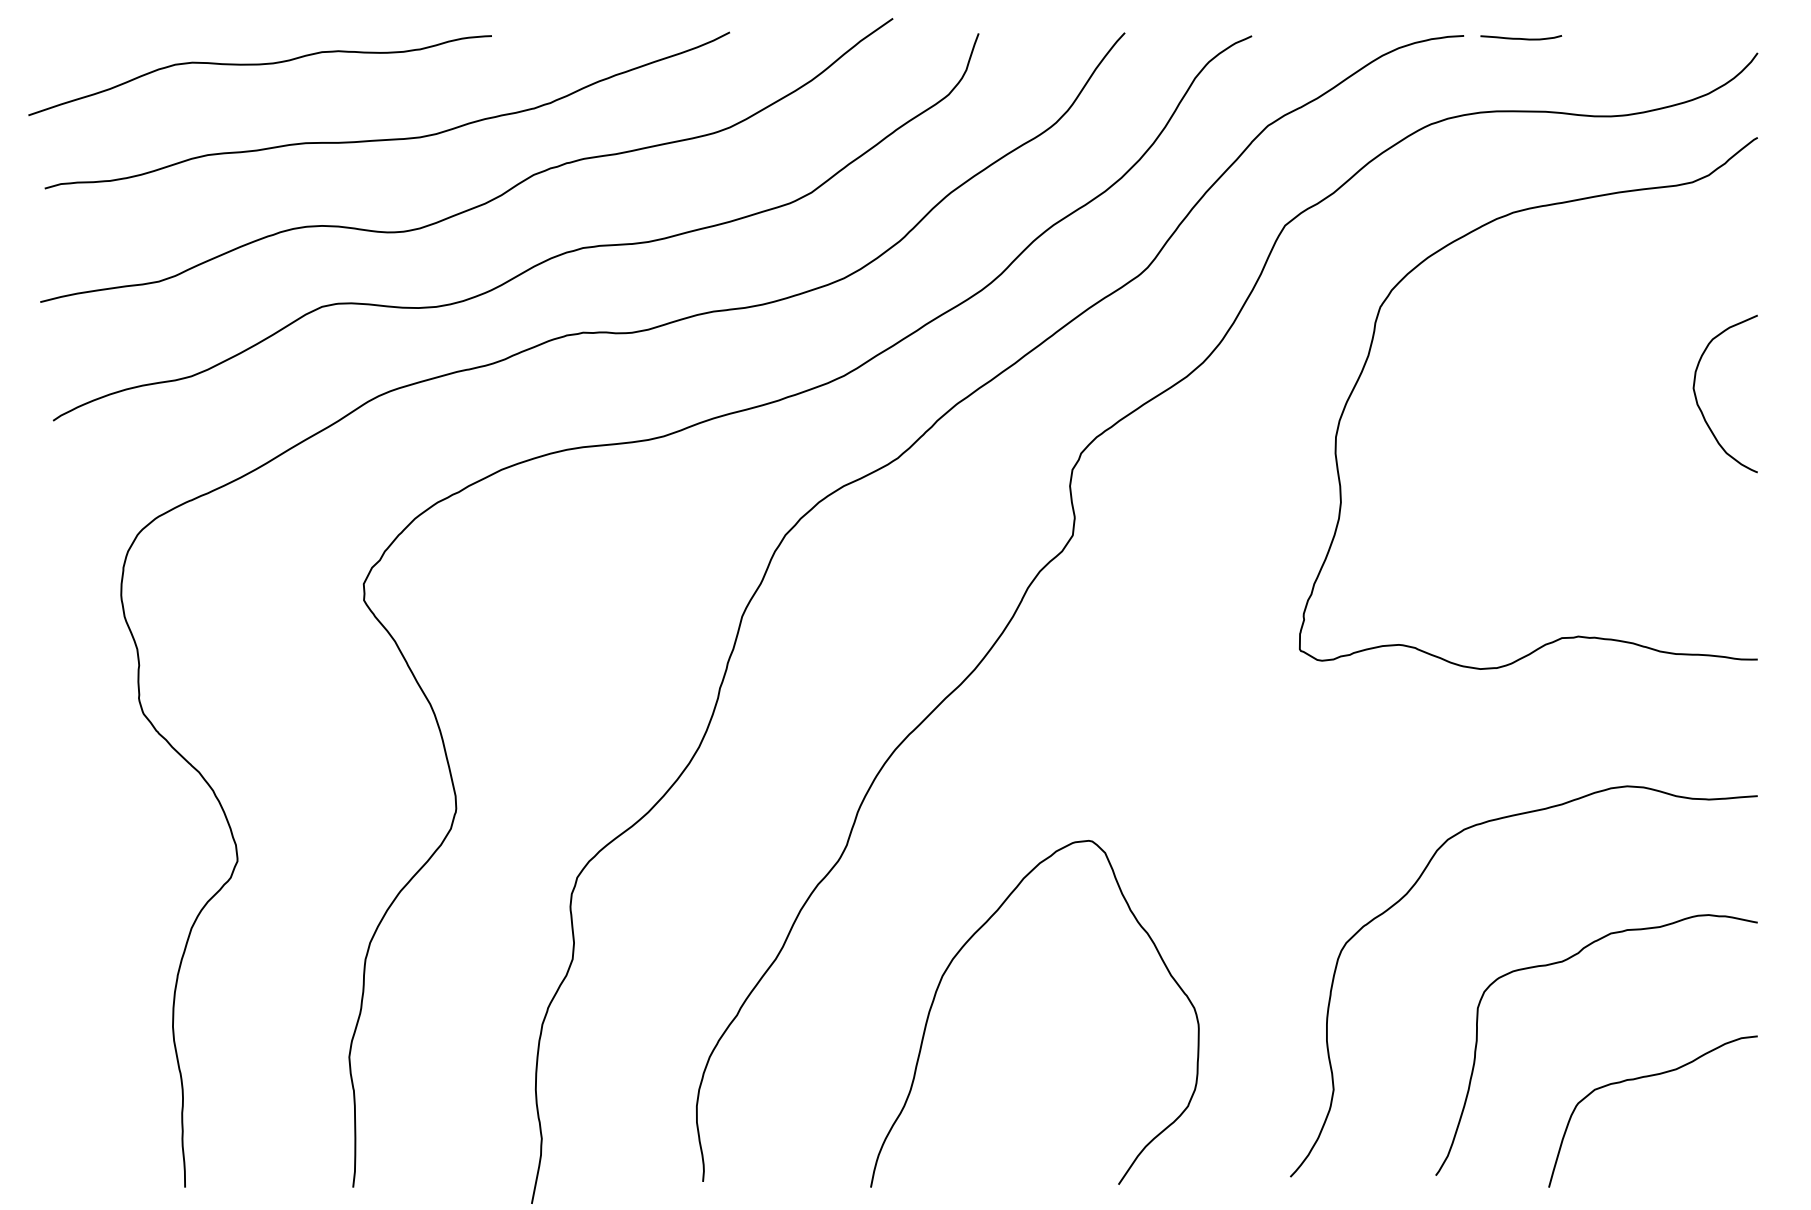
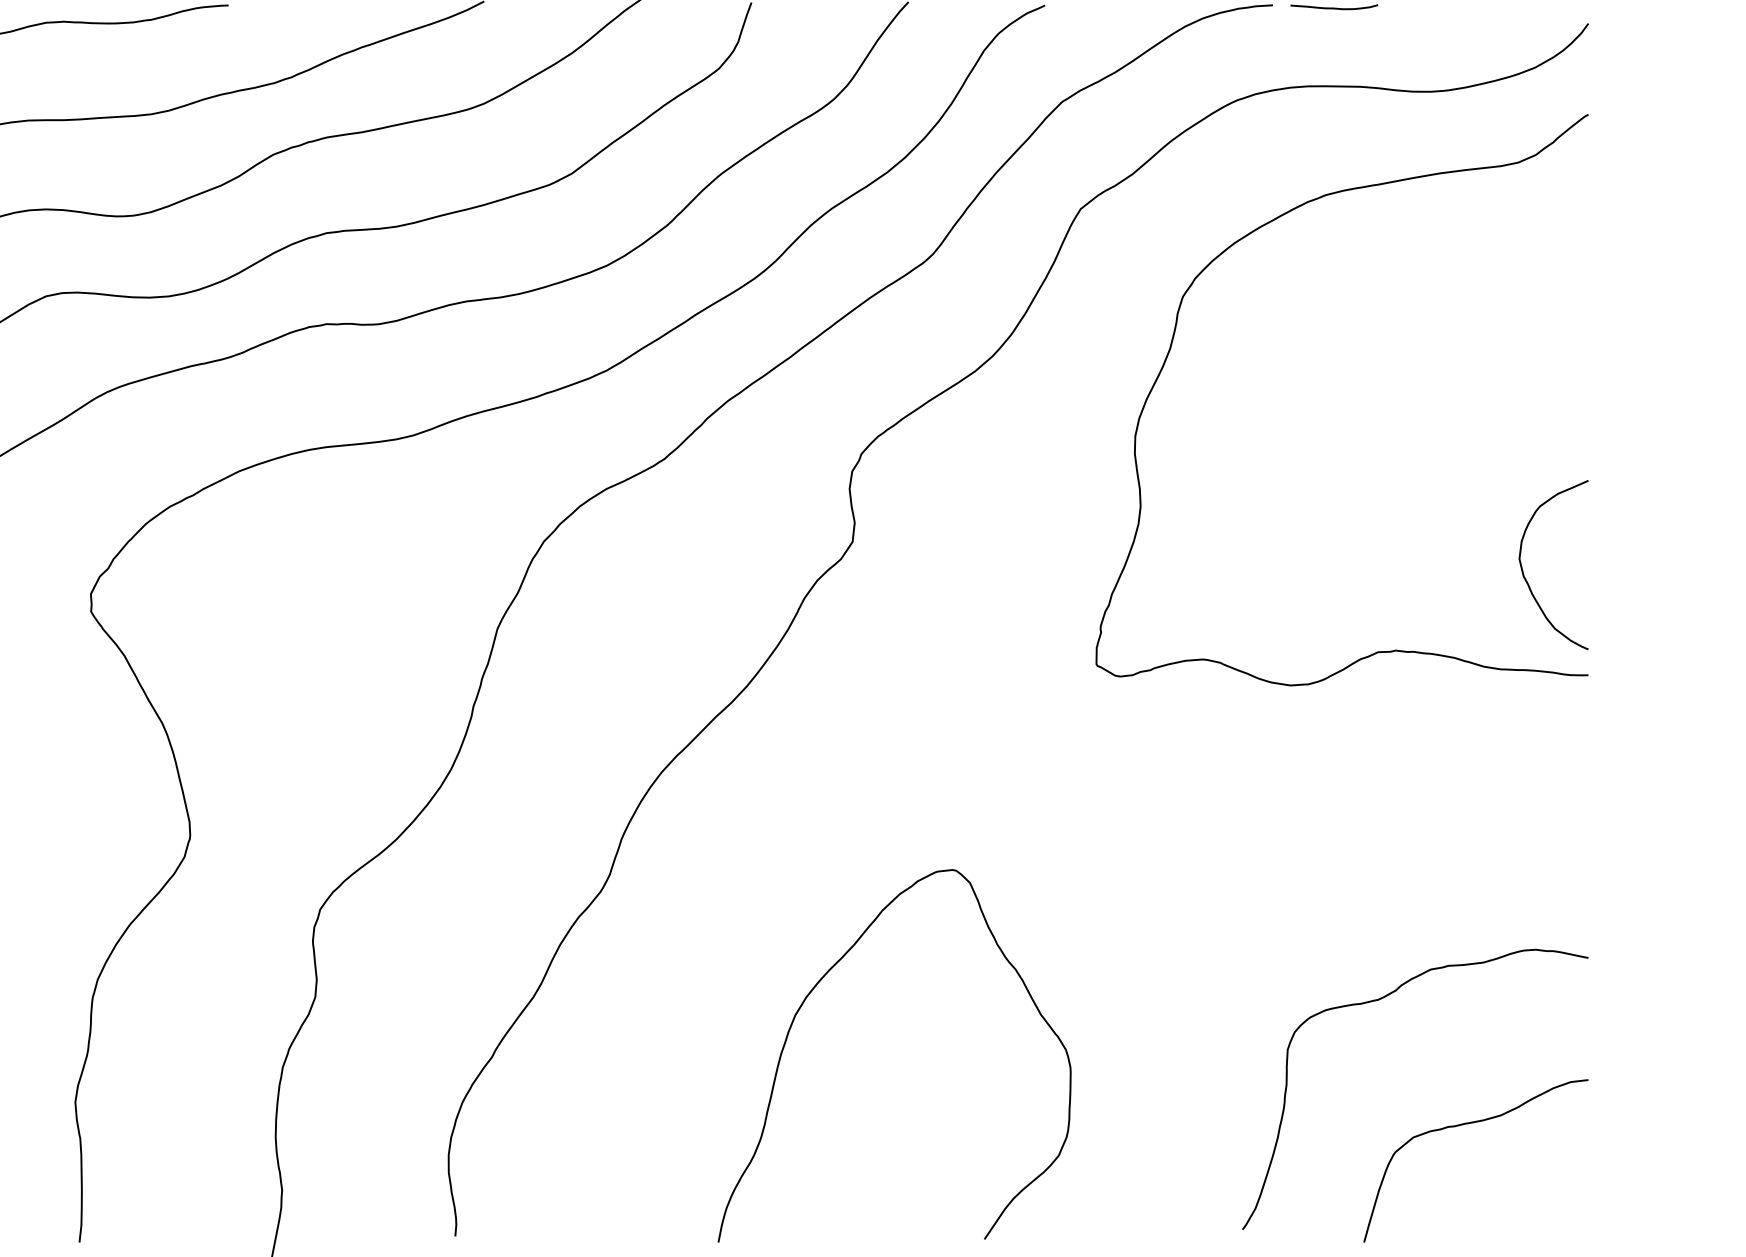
curve: (1697, 399) -> (1523, 571), moved
curve: (1414, 886) -> (1219, 919), removed
curve: (957, 955) -> (811, 993), moved

